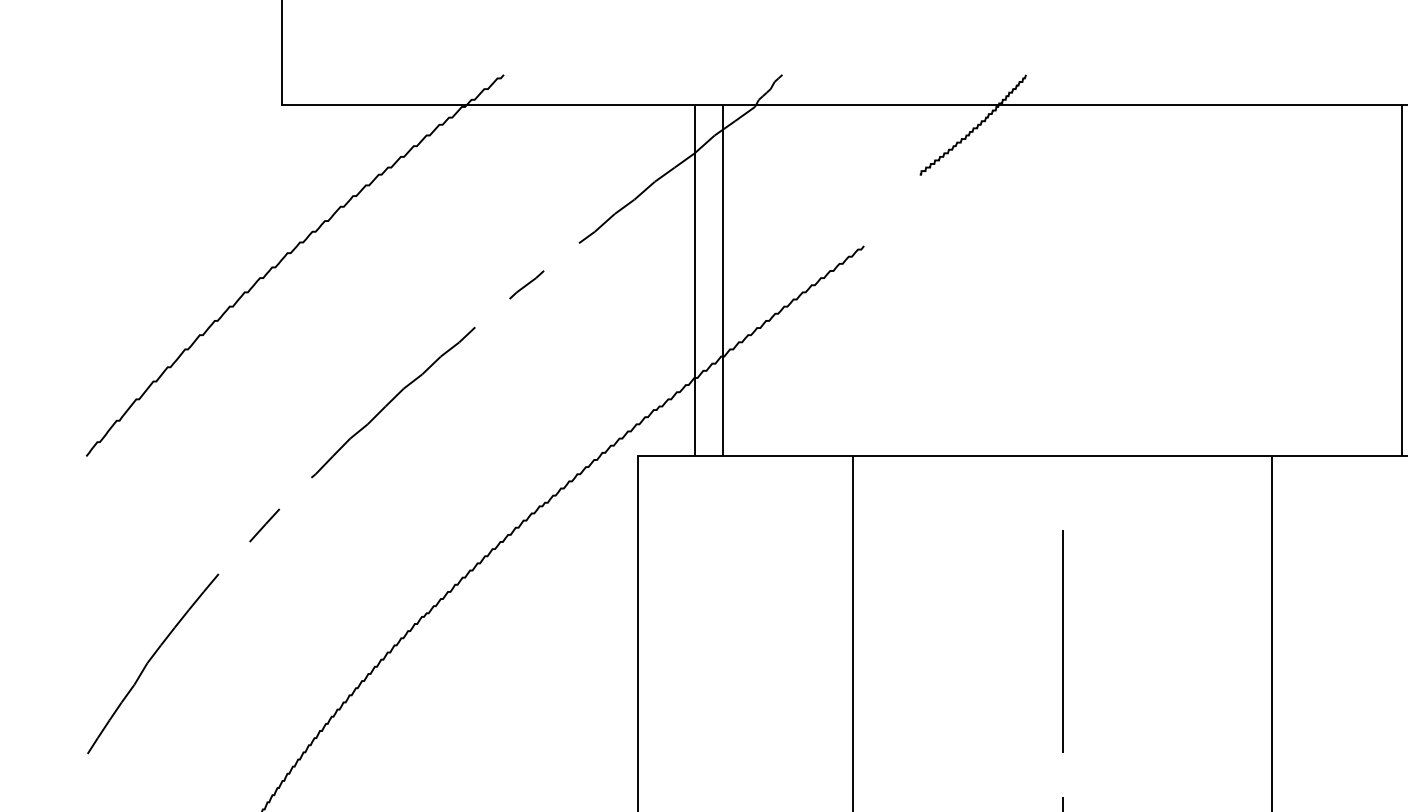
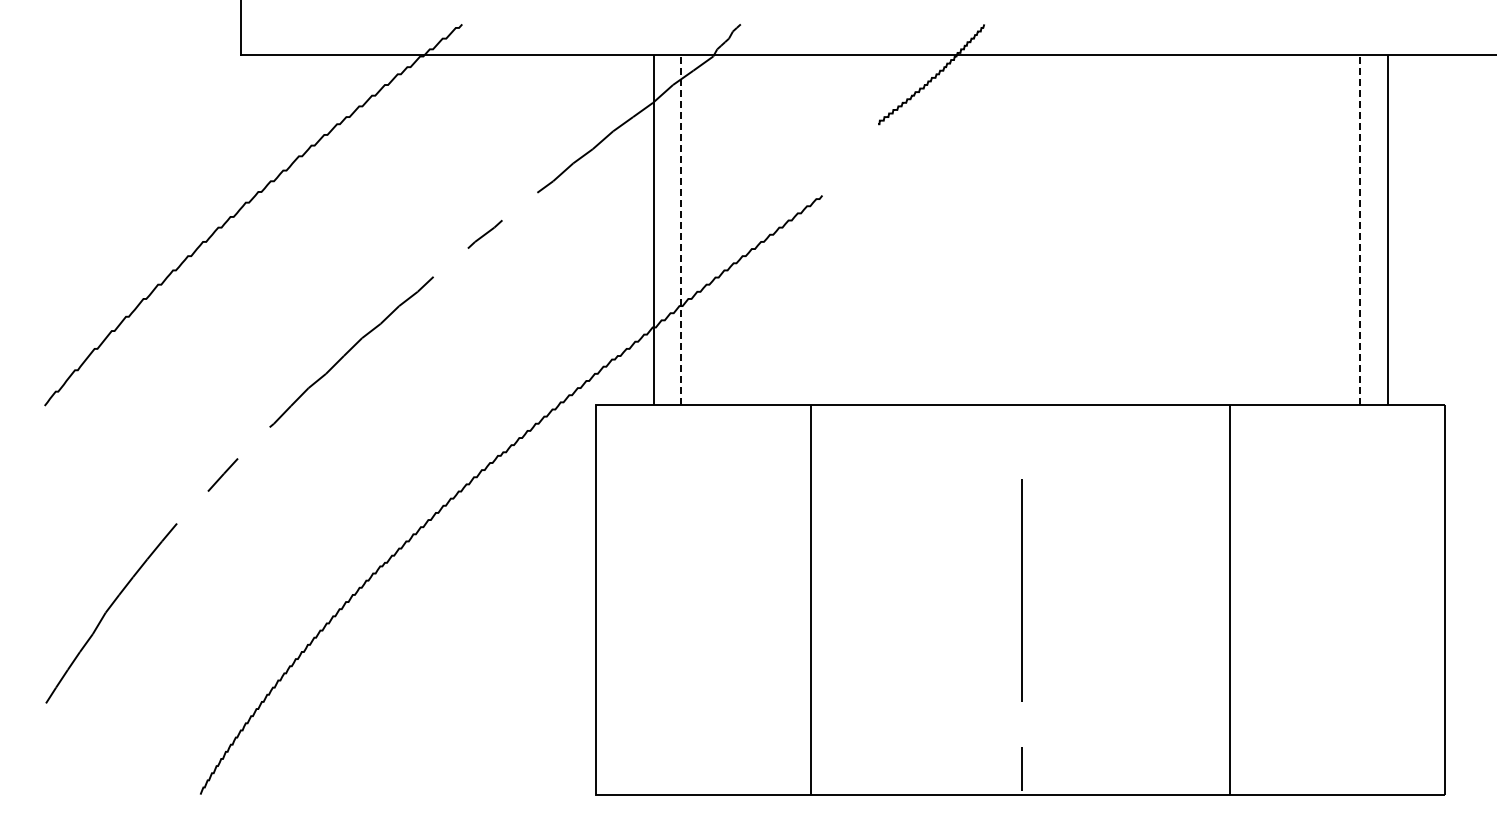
line: (723, 279) -> (681, 229), solid -> dashed
line: (1401, 279) -> (1359, 229), solid -> dashed

